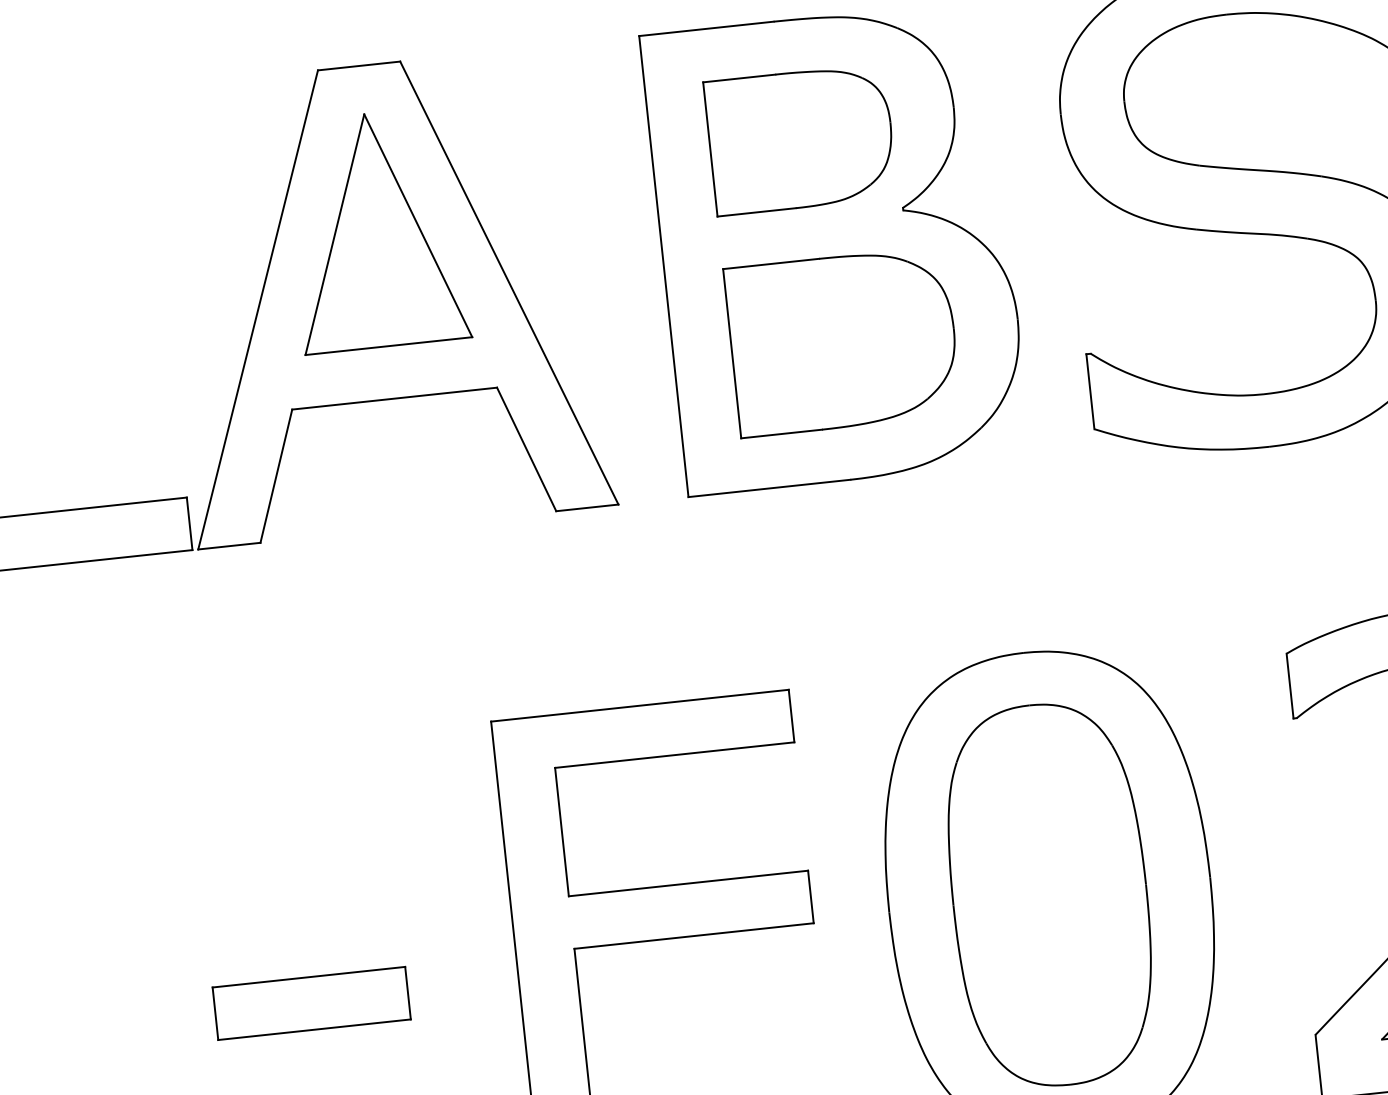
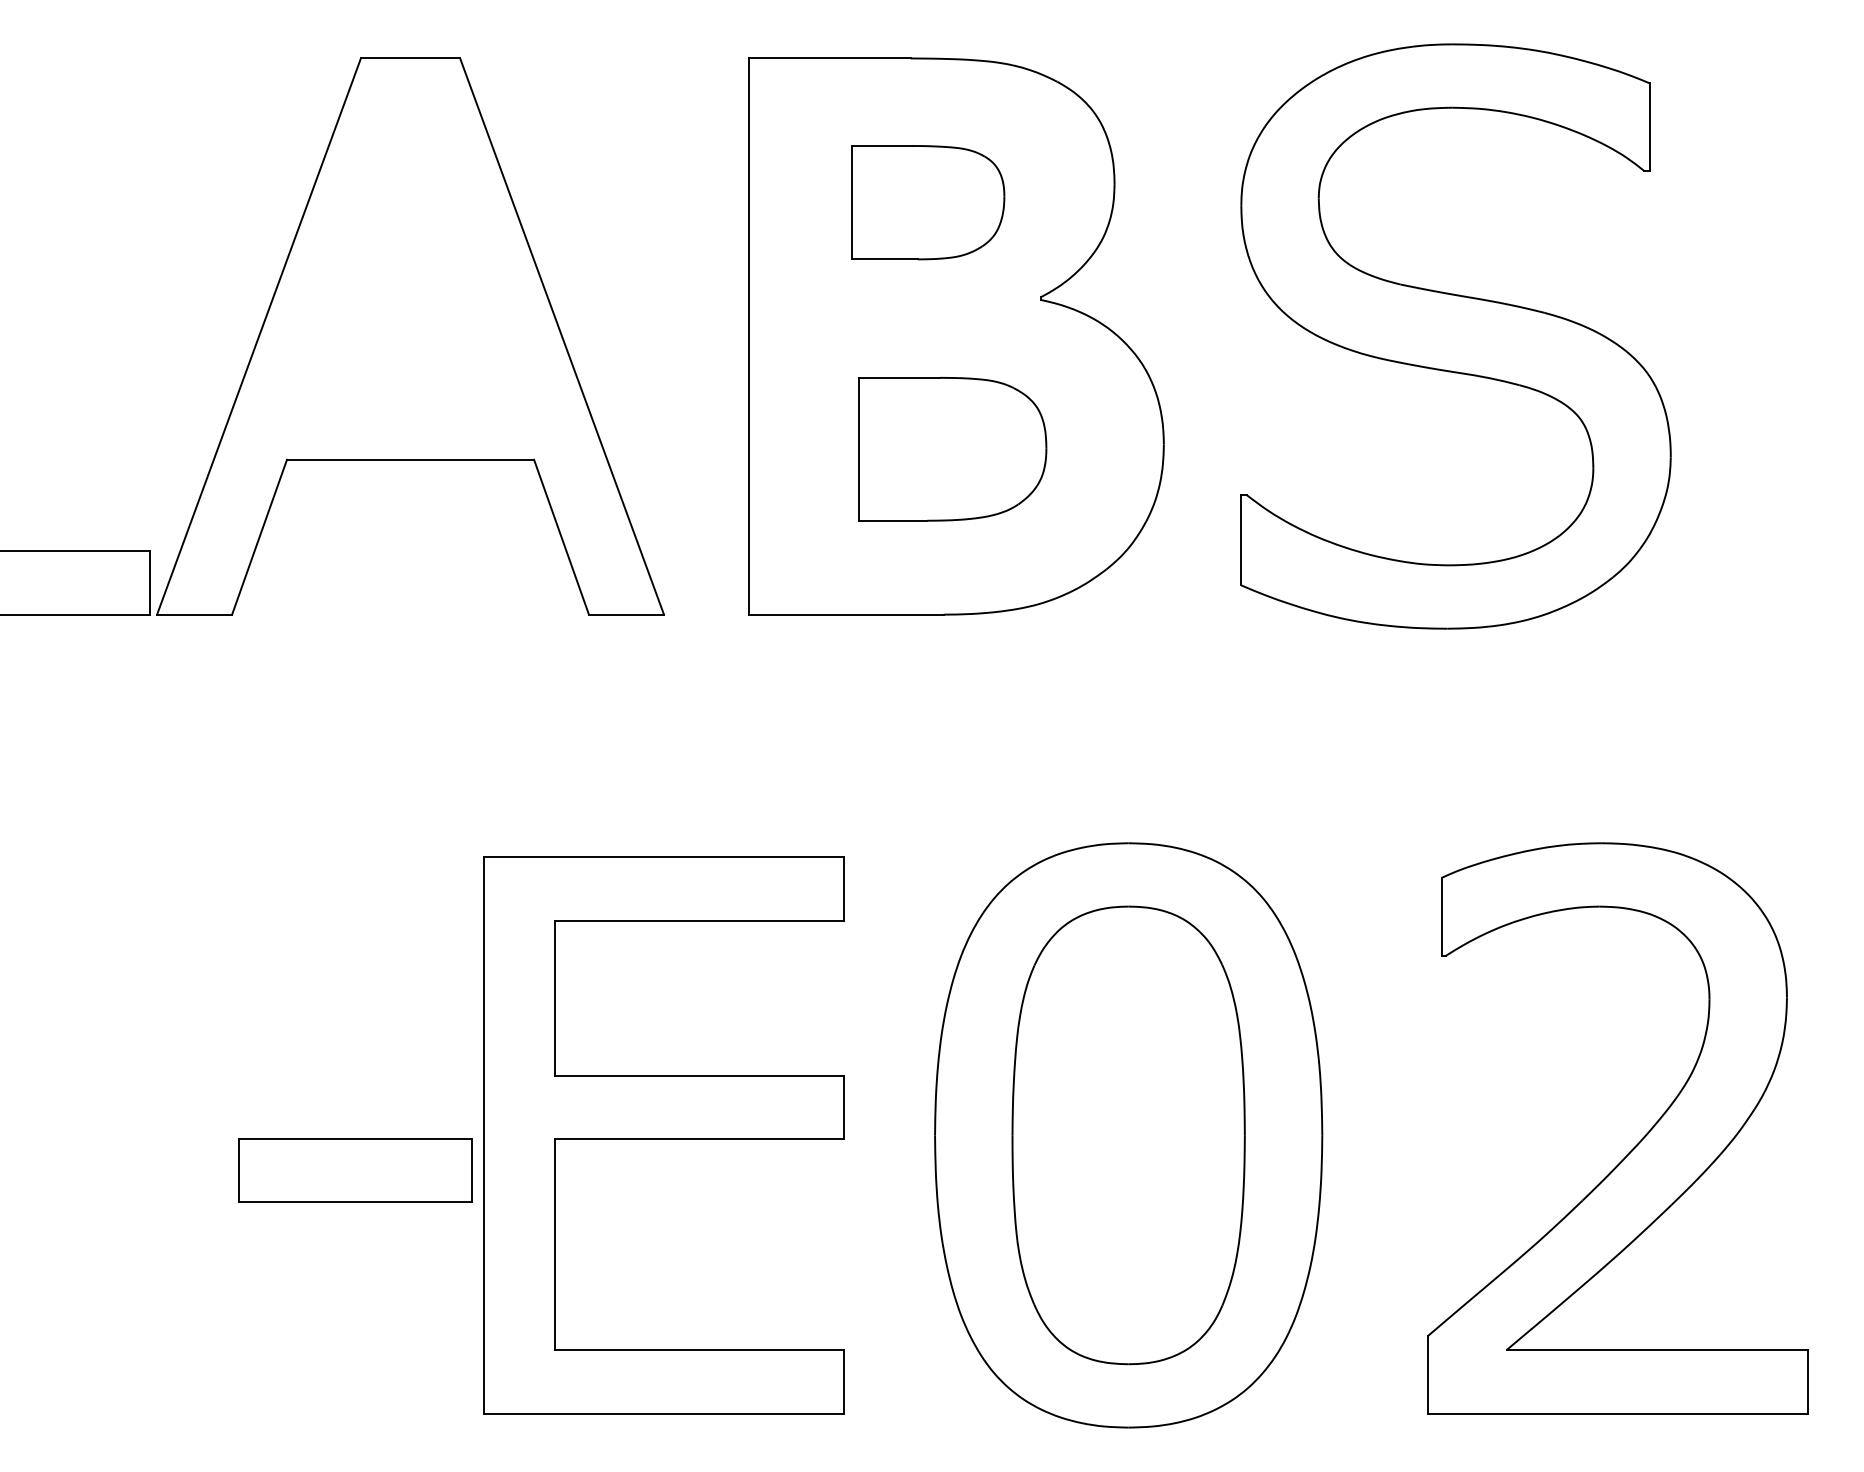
part: (800, 139) -> (927, 202), size x0.7
part: (375, 230) -> (409, 256), removed
part: (842, 342) -> (952, 449), size x0.7
part: (311, 1003) -> (355, 1170), moved

